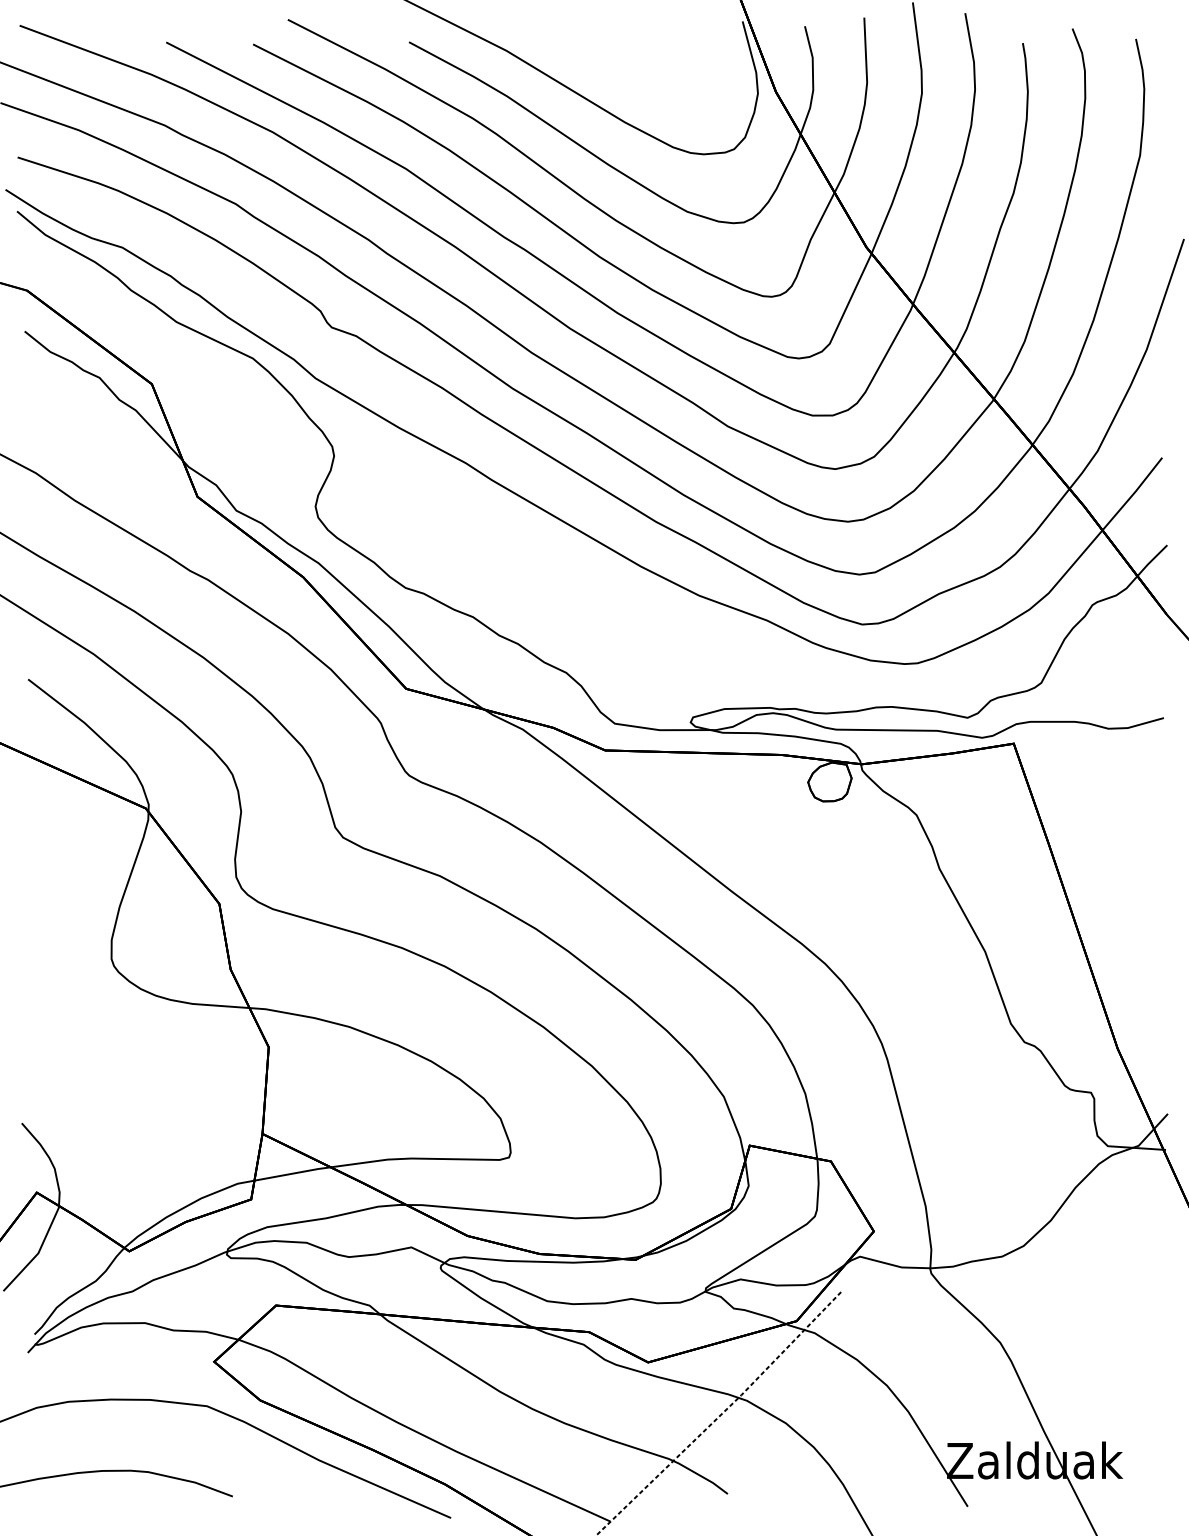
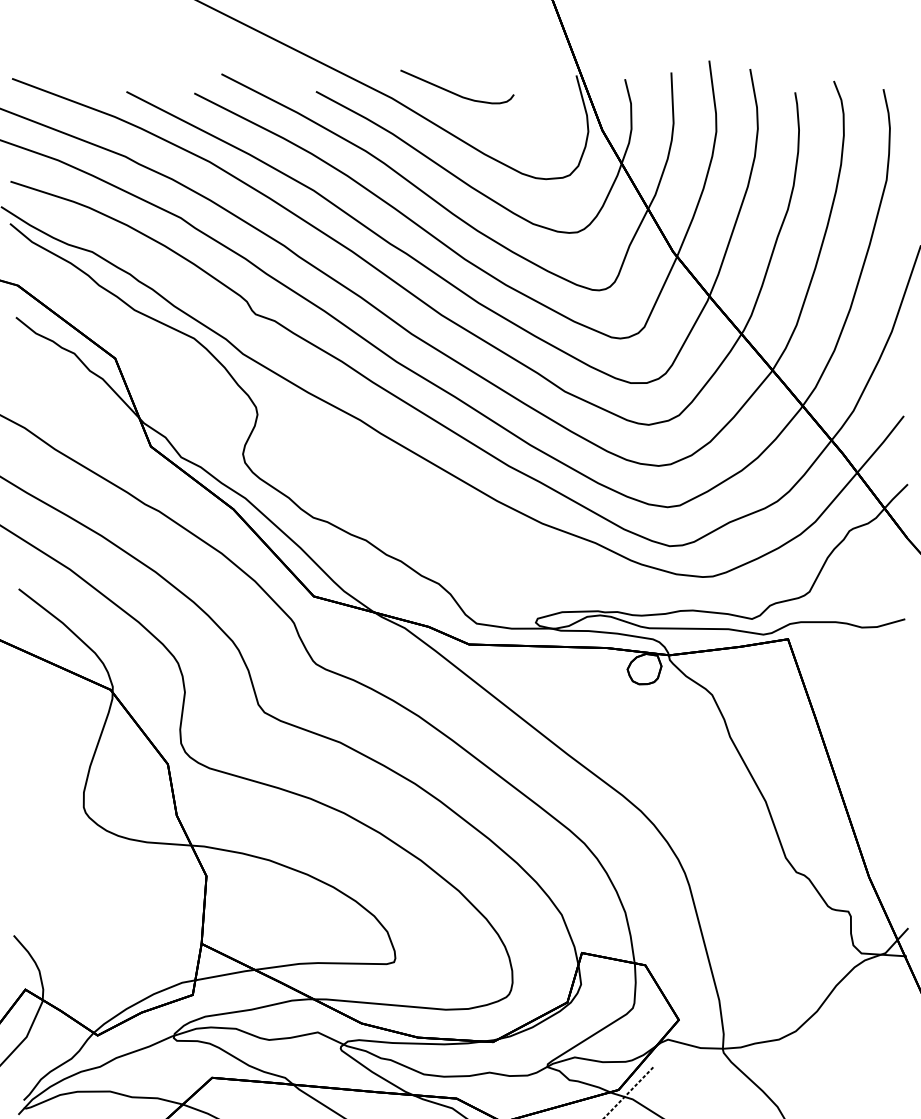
curve: (586, 43) -> (454, 92), added

